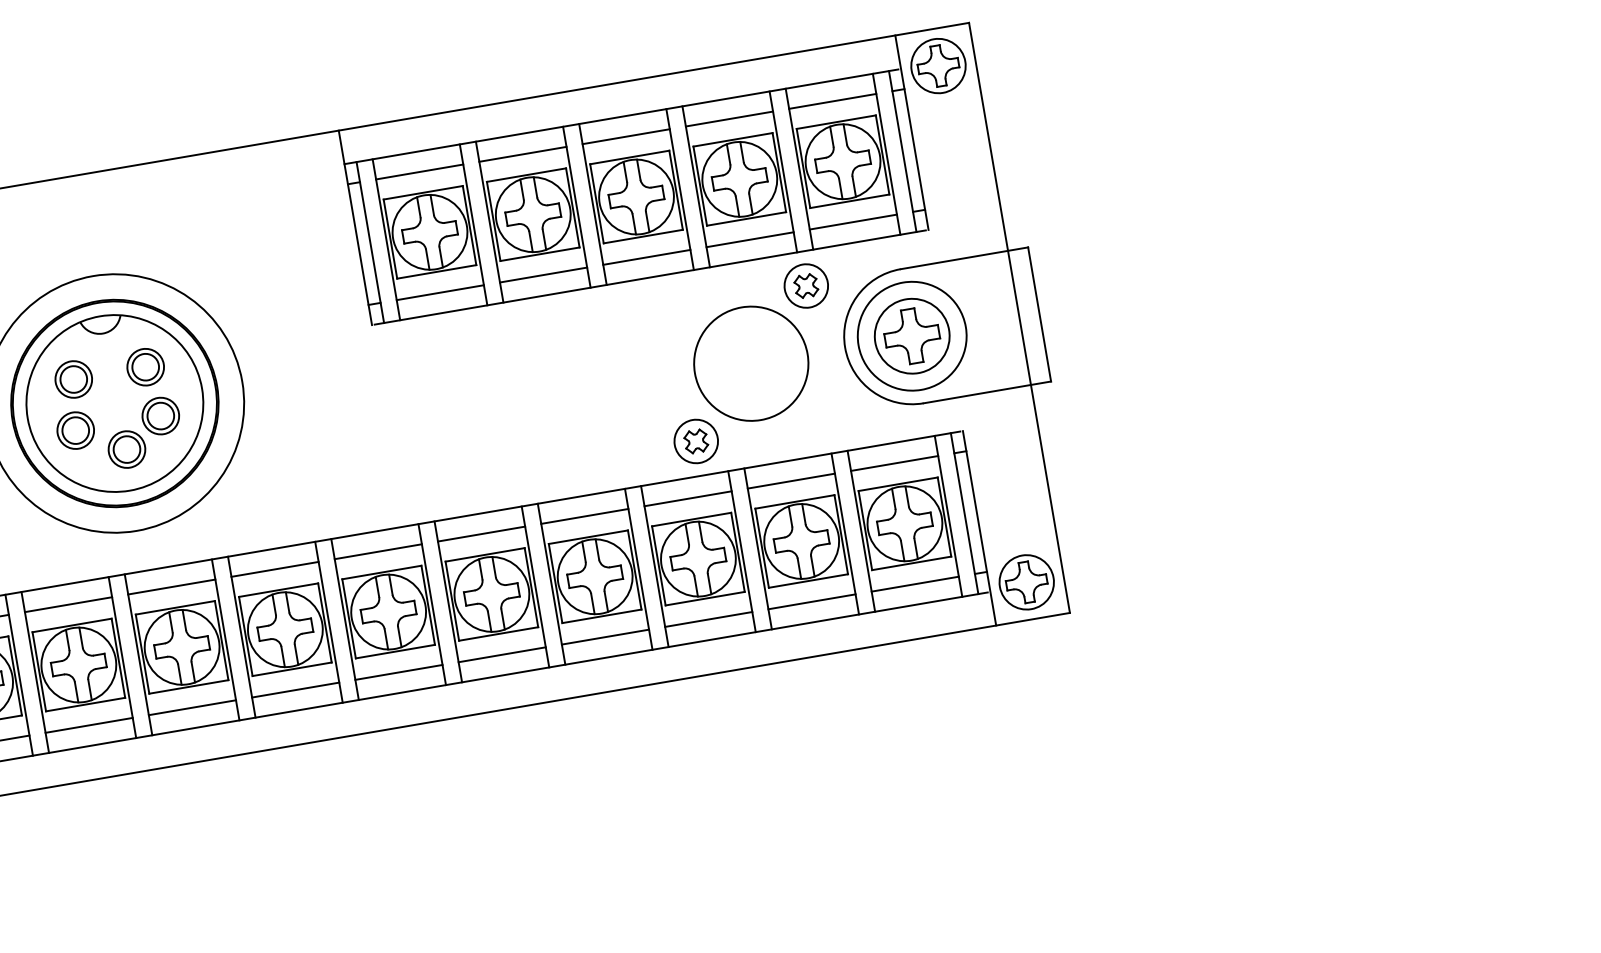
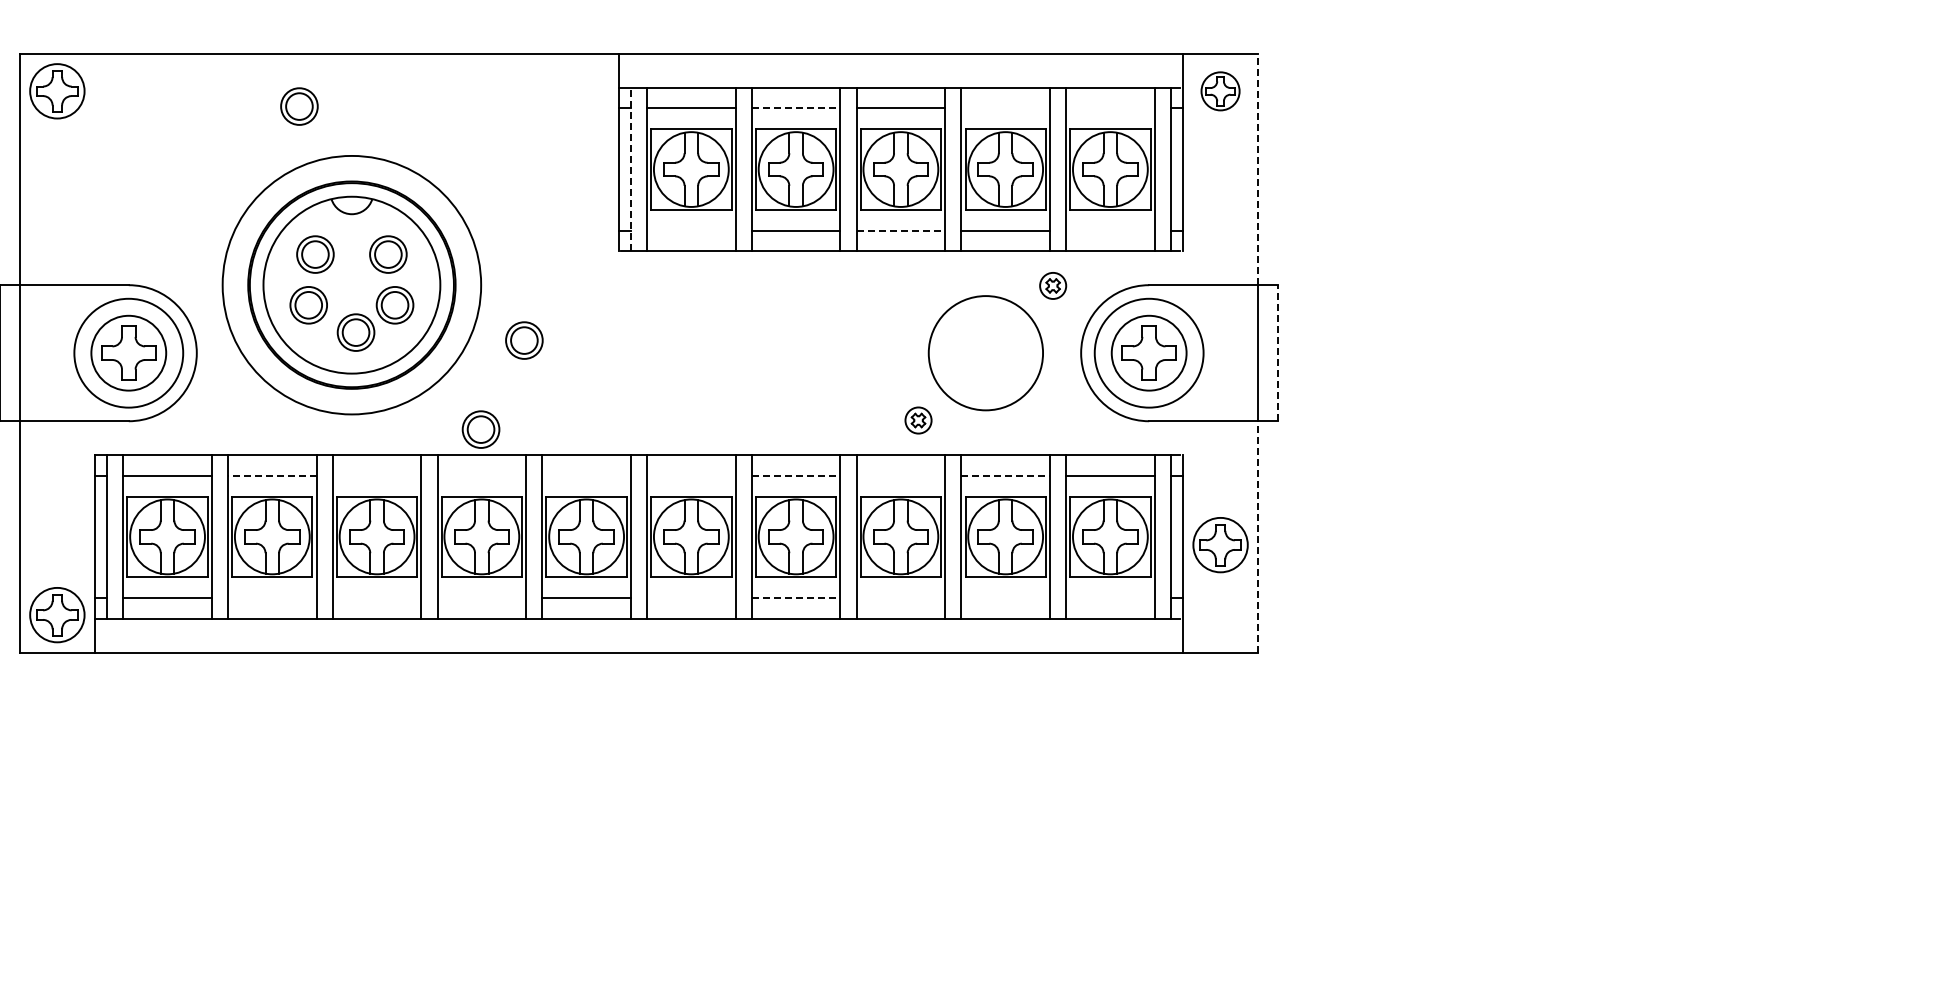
part: (938, 66) -> (1220, 91), size x0.7
line: (832, 101) -> (1110, 108), removed
line: (729, 119) -> (1005, 108), removed
line: (989, 136) -> (1258, 169), solid -> dashed
line: (523, 154) -> (796, 108), solid -> dashed
line: (853, 221) -> (1110, 230), removed
part: (33, 236) -> (299, 106), added
line: (370, 242) -> (630, 169), solid -> dashed
line: (647, 257) -> (901, 230), solid -> dashed
part: (805, 285) -> (1052, 285), size x0.6
line: (440, 292) -> (691, 230), removed
line: (1039, 313) -> (1278, 352), solid -> dashed
part: (294, 428) -> (524, 340), added
part: (696, 441) -> (918, 420), size x0.6
line: (792, 480) -> (1006, 475), solid -> dashed
line: (687, 498) -> (900, 475), removed
line: (1050, 498) -> (1258, 536), solid -> dashed
line: (585, 516) -> (796, 475), solid -> dashed
part: (265, 524) -> (480, 429), added
line: (481, 533) -> (691, 475), removed
line: (378, 551) -> (586, 475), removed
line: (274, 569) -> (481, 475), removed
part: (1026, 582) -> (1220, 545), moved
line: (915, 584) -> (1110, 598), removed
line: (171, 586) -> (376, 475), removed
line: (811, 602) -> (1005, 598), removed
line: (67, 604) -> (271, 475), solid -> dashed
line: (708, 619) -> (900, 598), removed
line: (605, 637) -> (796, 598), solid -> dashed
line: (502, 655) -> (691, 598), removed
line: (295, 690) -> (481, 598), removed
line: (191, 708) -> (376, 598), removed
line: (89, 725) -> (272, 598), removed

